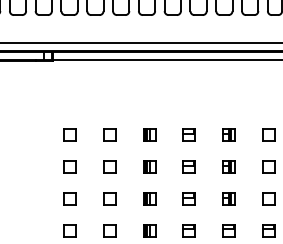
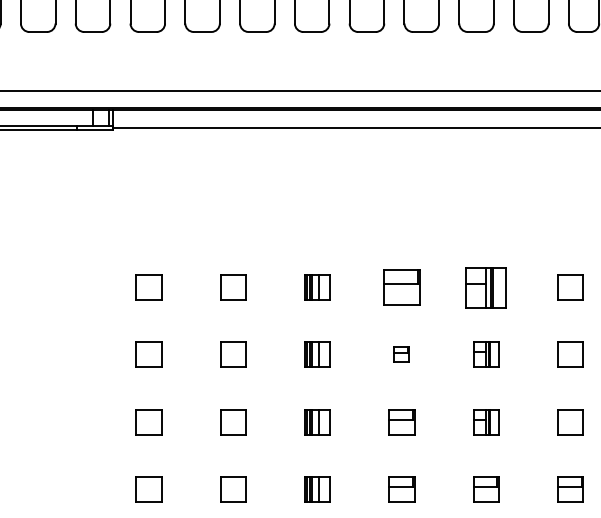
part: (188, 134) -> (400, 285), size x1.4
part: (228, 134) -> (485, 285), size x1.6
part: (188, 166) -> (400, 353), size x0.6

